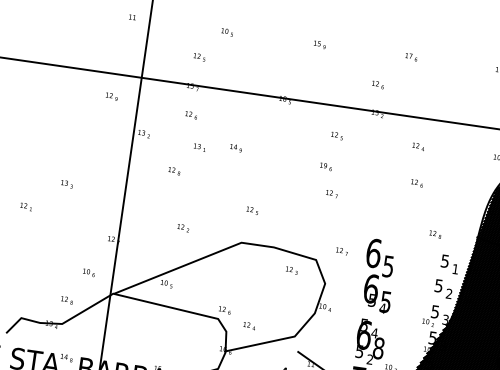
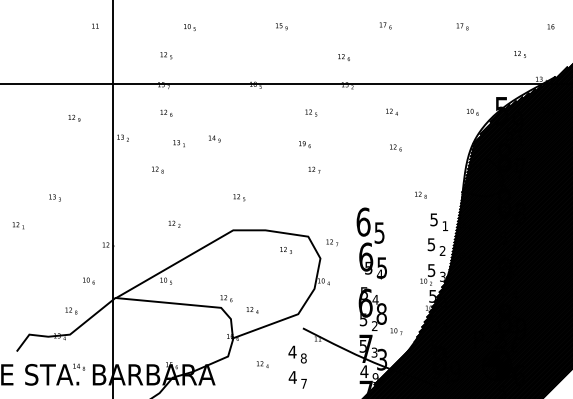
text: (411, 56) -> (385, 25), moved
text: (112, 95) -> (74, 117), moved
text: (342, 251) -> (332, 242), moved

